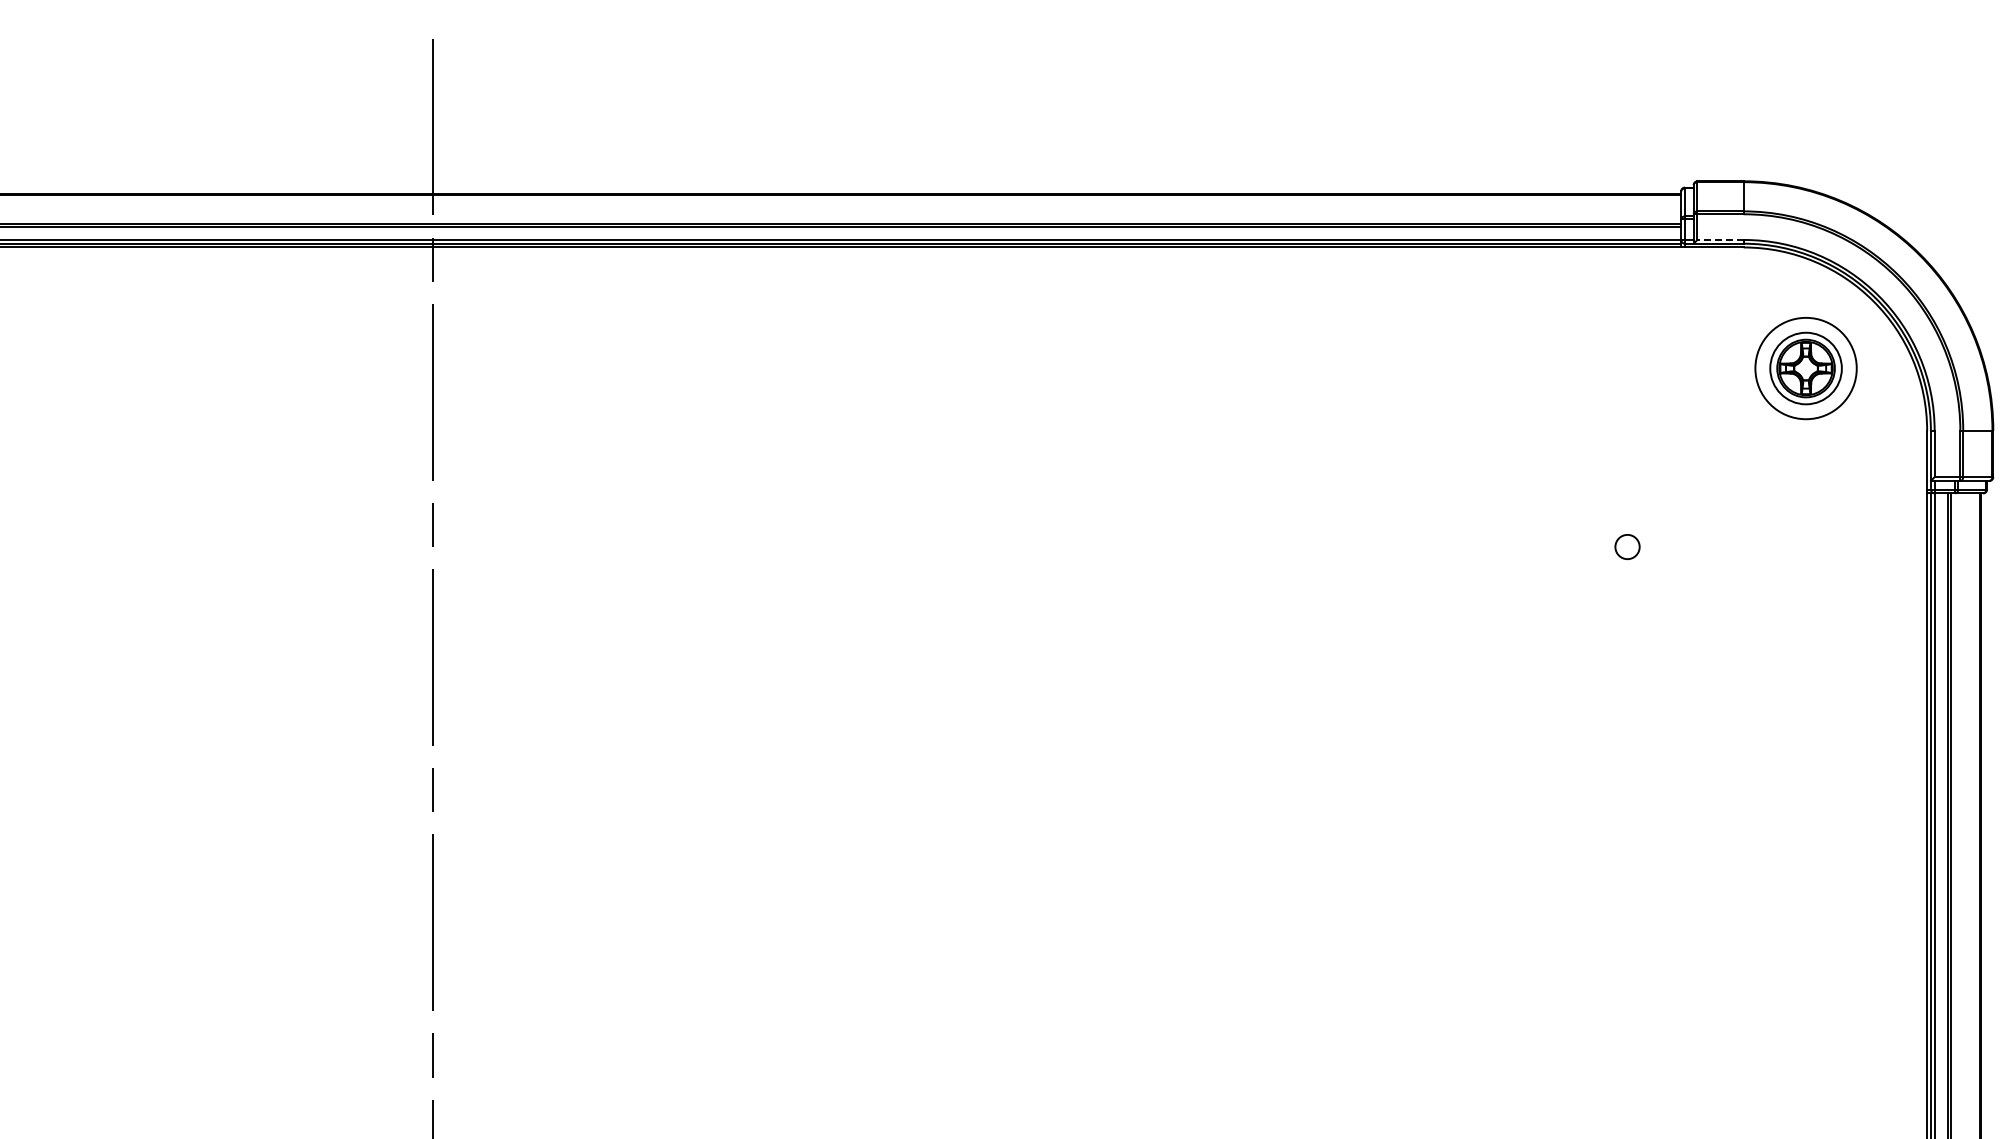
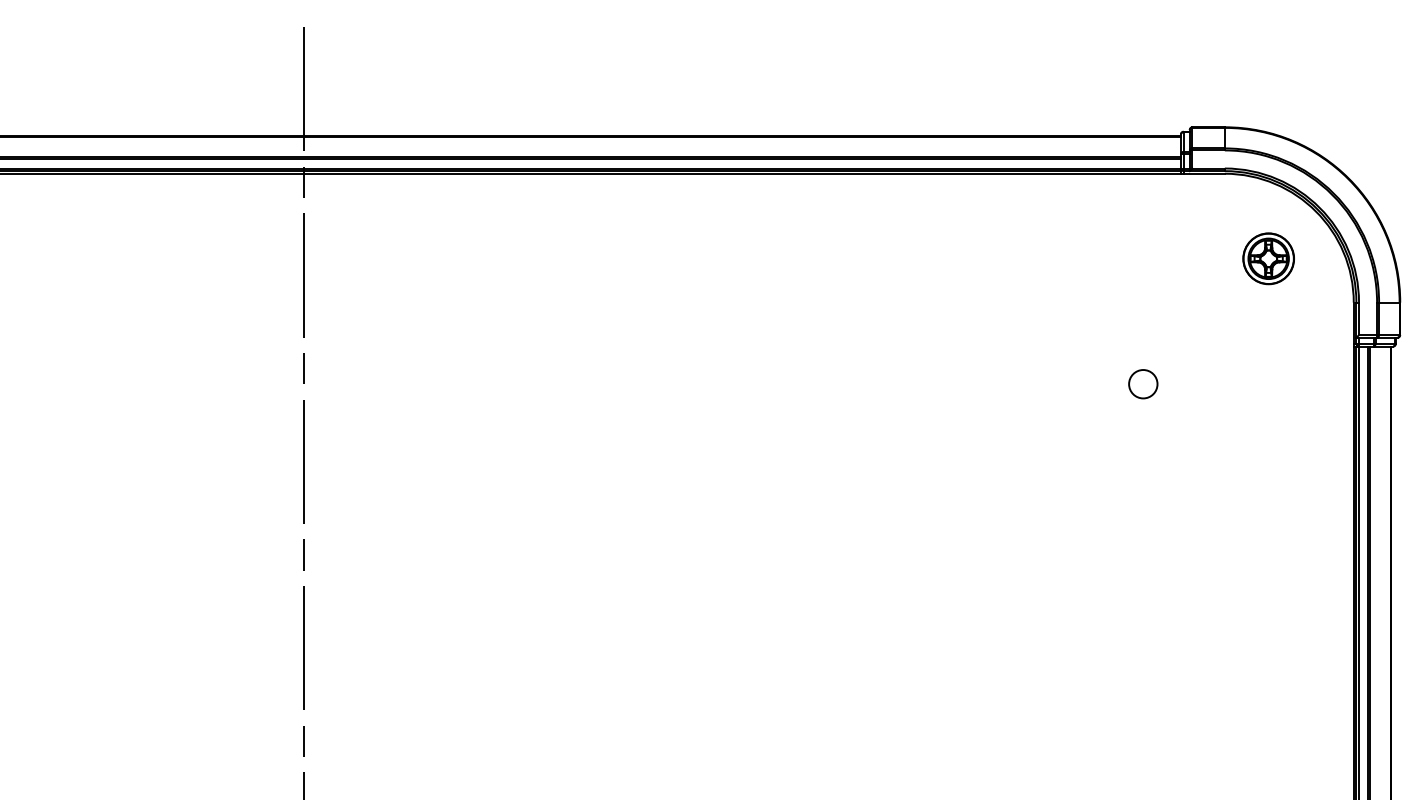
line: (1720, 239) -> (1208, 168), dashed -> solid
circle: (1805, 368) -> (1268, 258), size x0.71
circle: (1627, 546) -> (1143, 383), size x1.67

